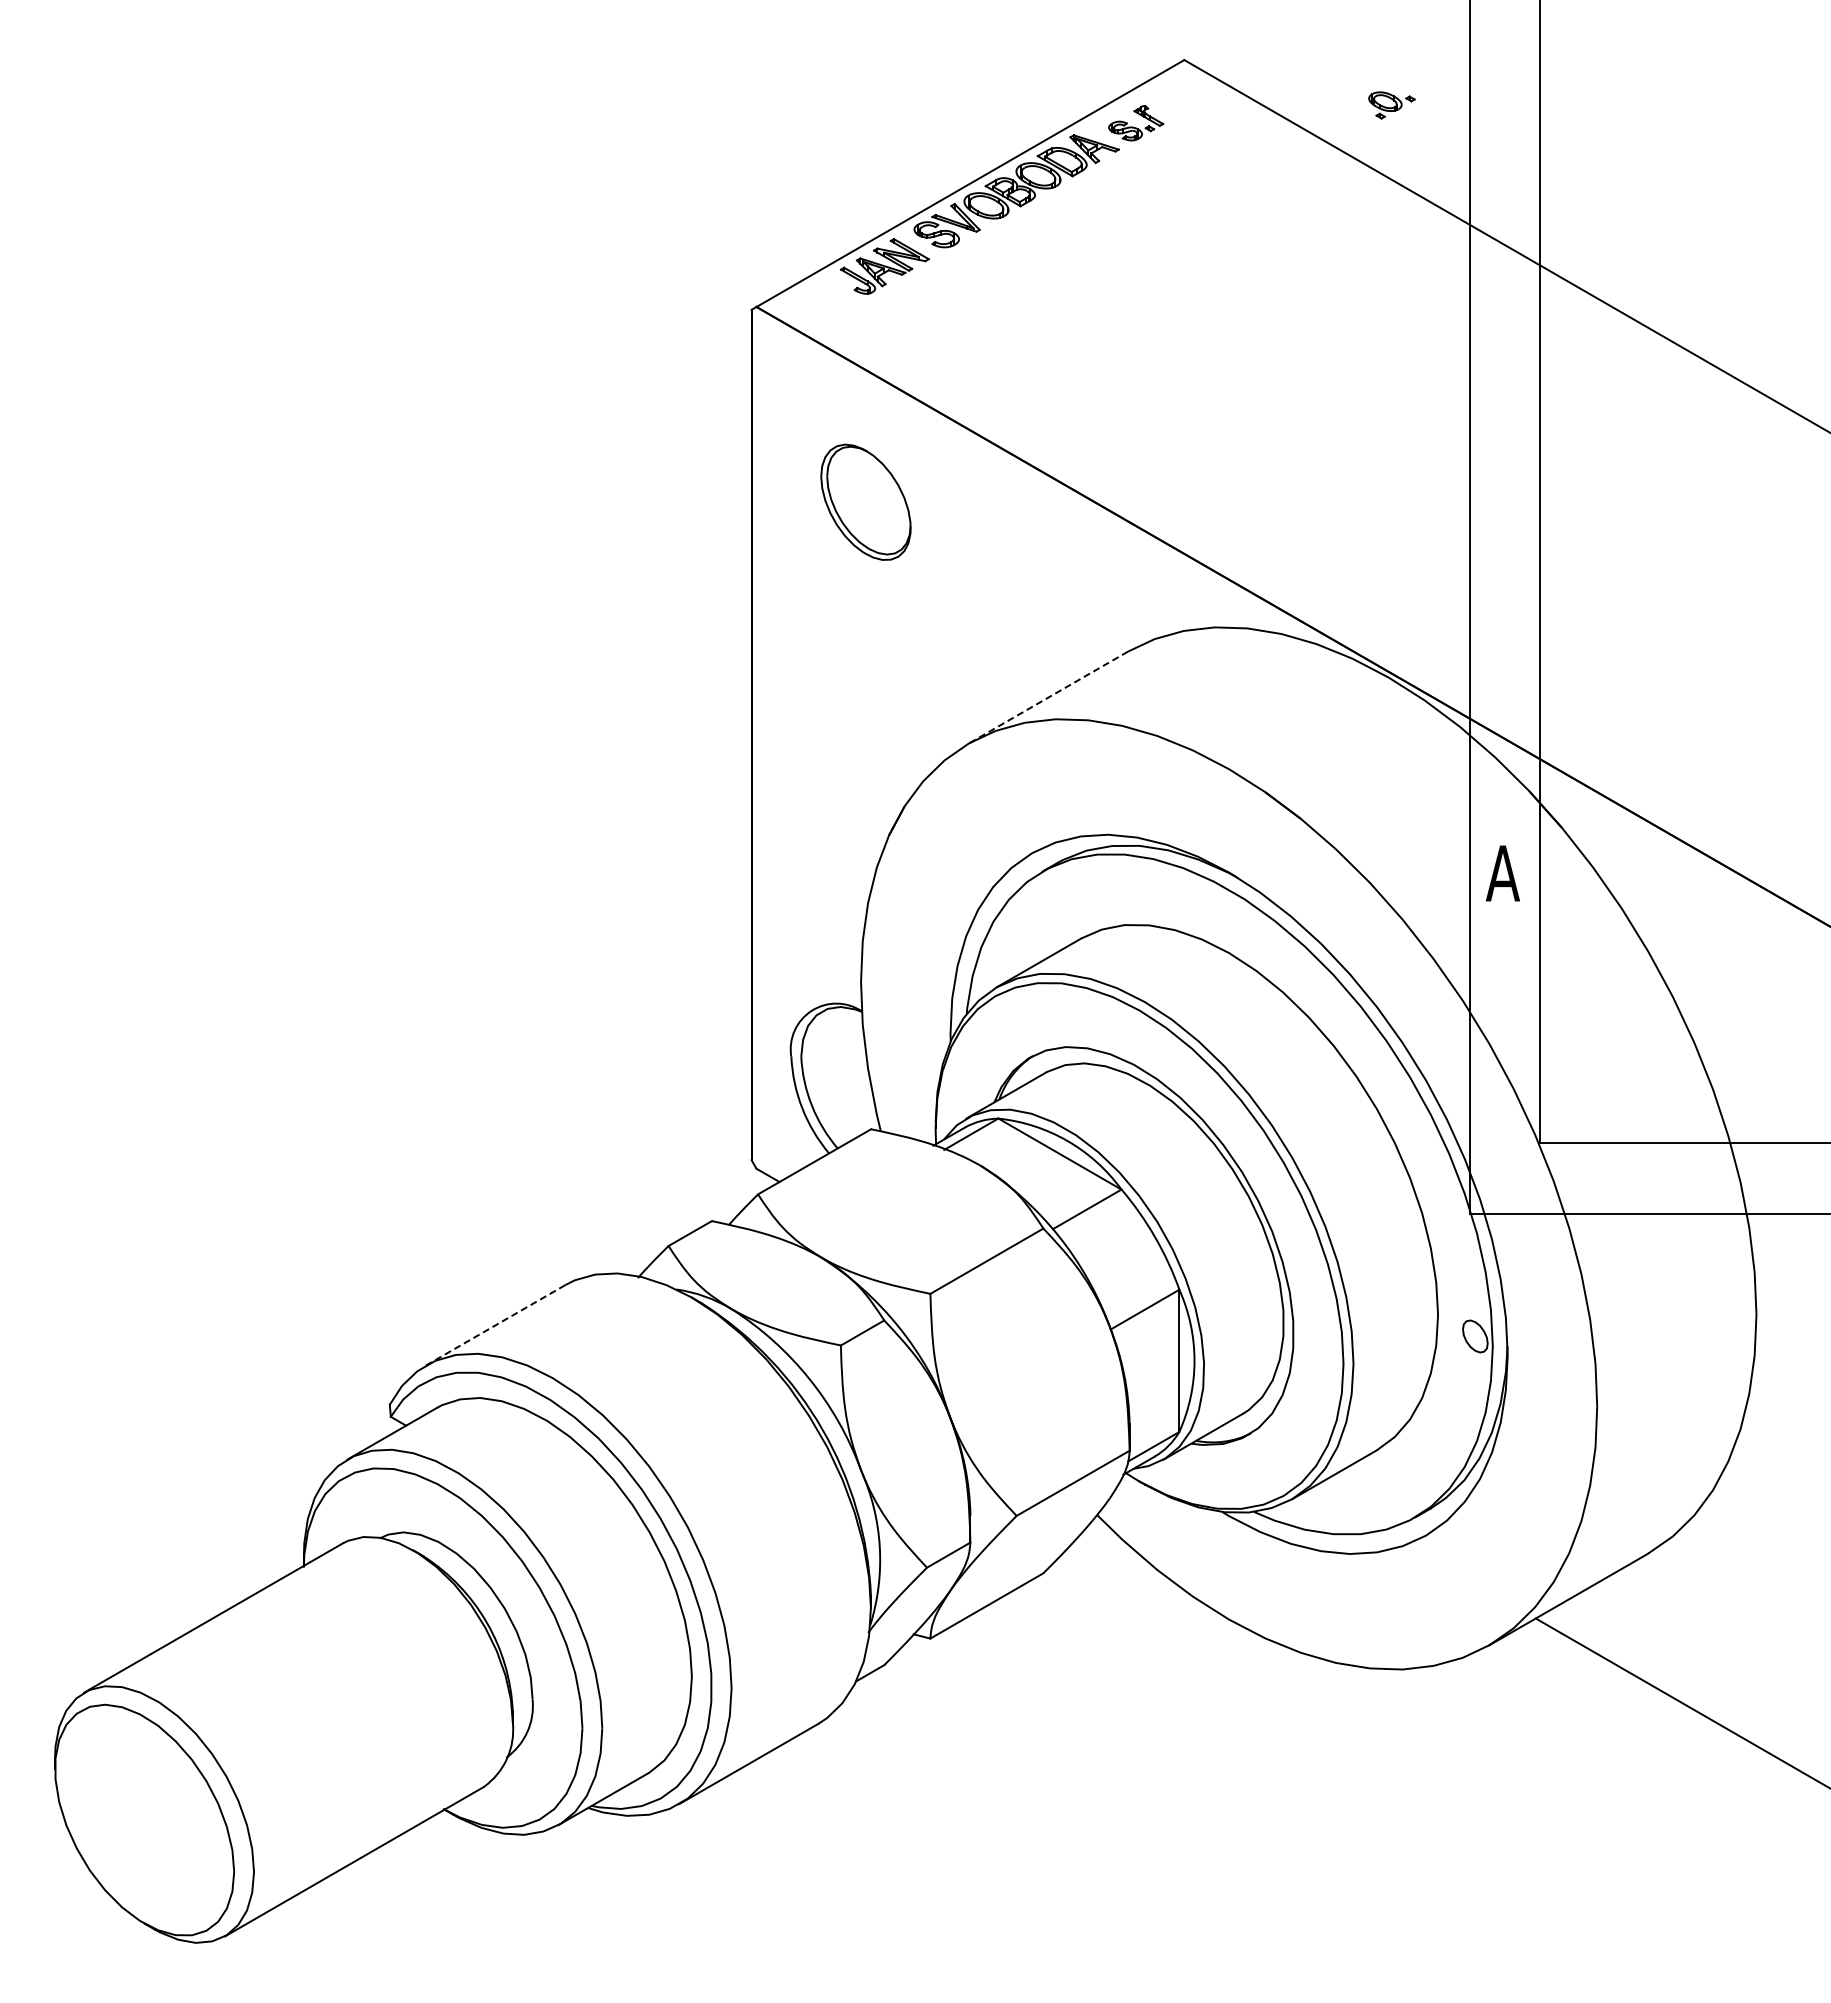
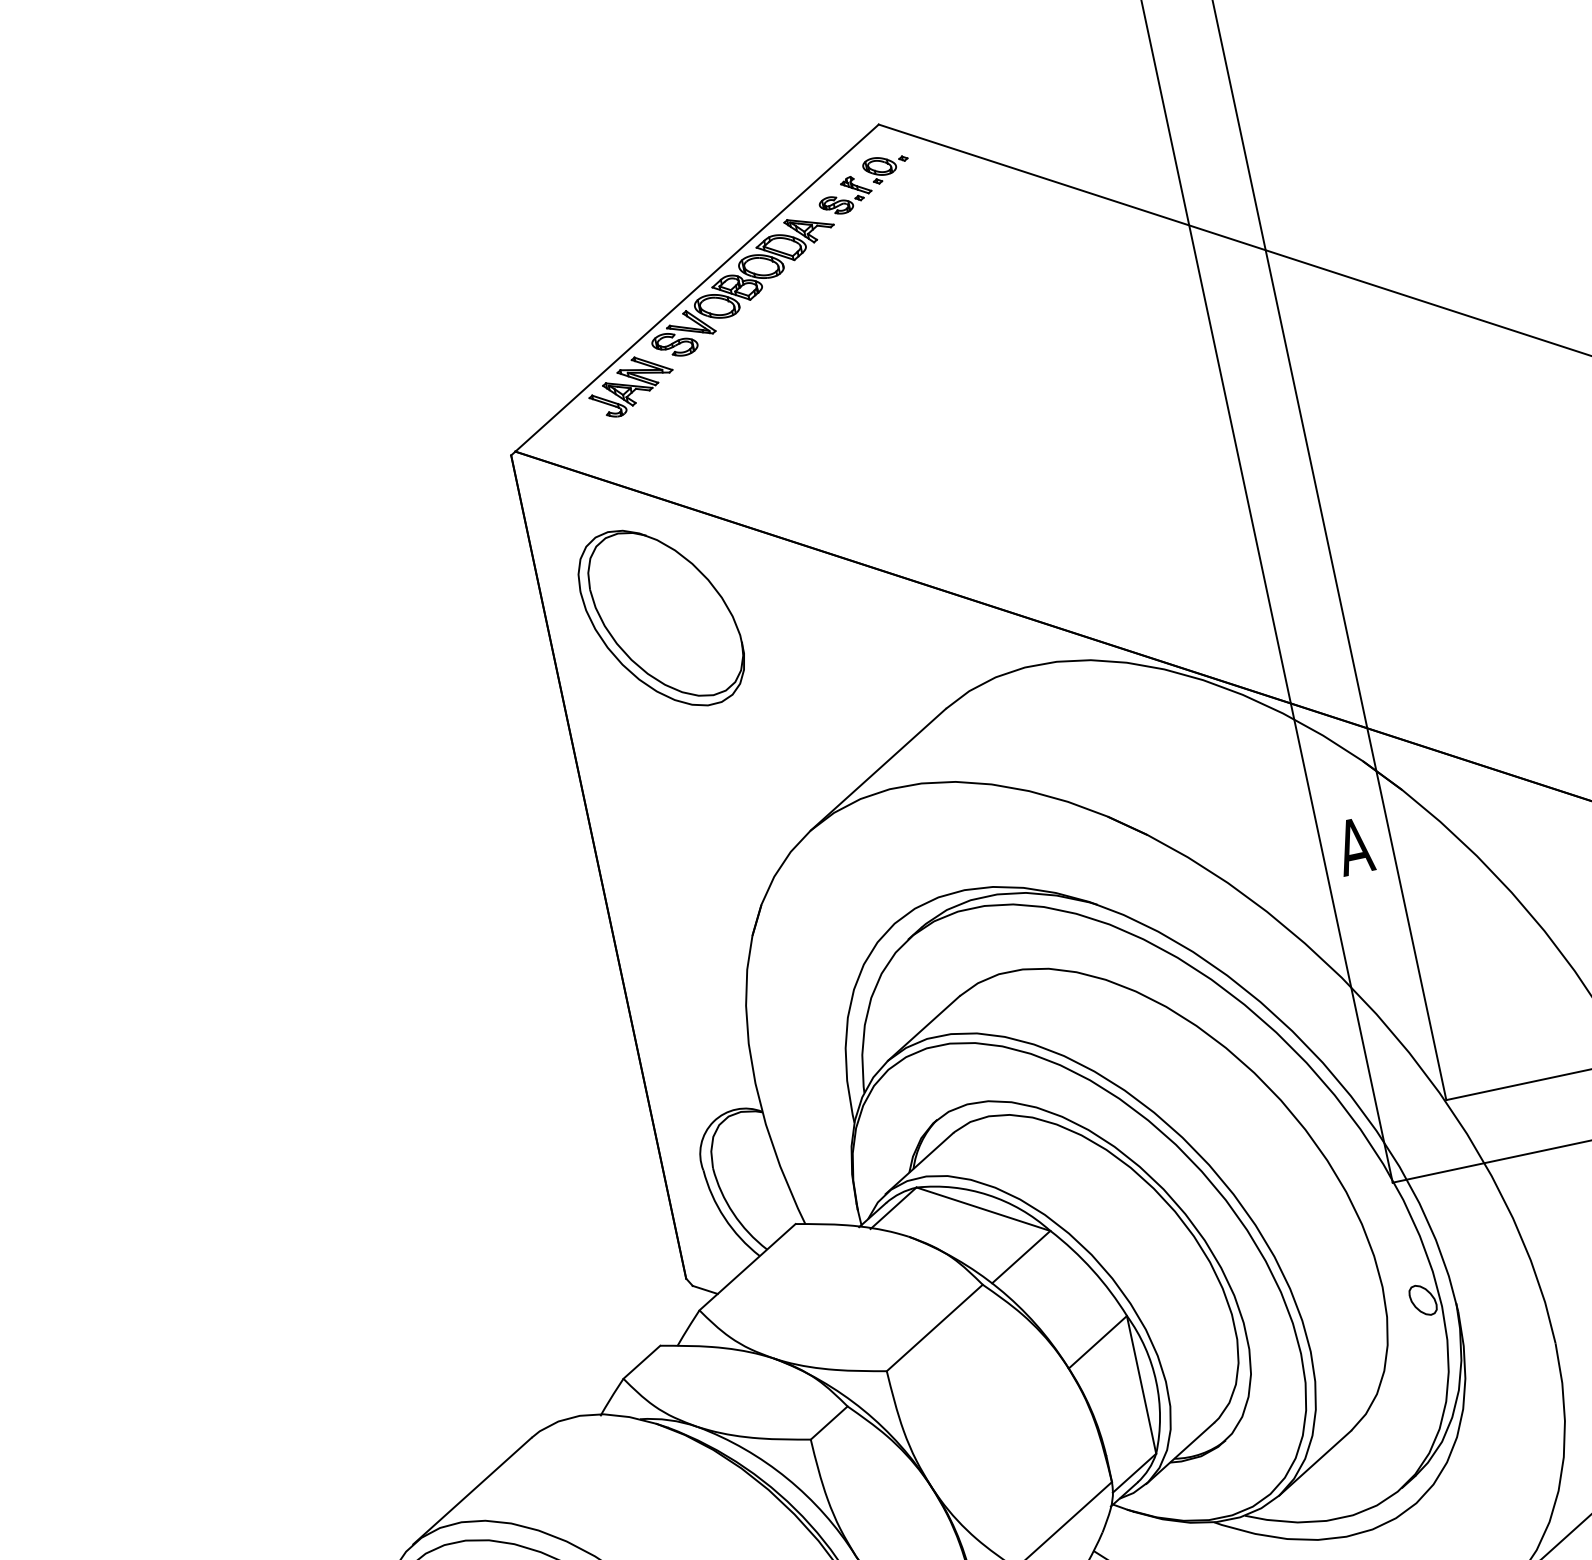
part: (1391, 105) -> (886, 168), moved
part: (865, 502) -> (661, 618), size x1.67
line: (1048, 697) -> (878, 769), dashed -> solid
line: (495, 1325) -> (472, 1491), dashed -> solid

